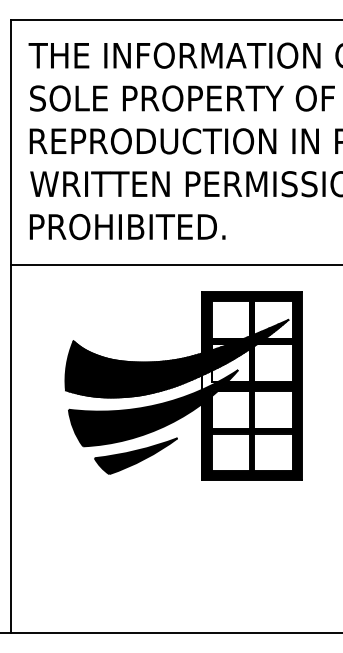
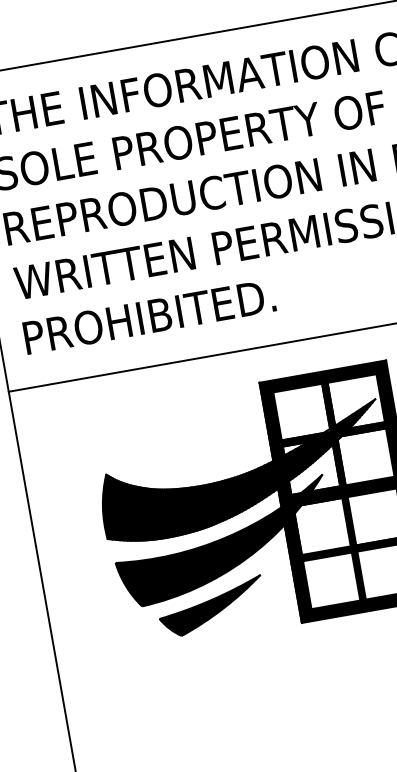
fill: (210, 379) -> (289, 492), added

